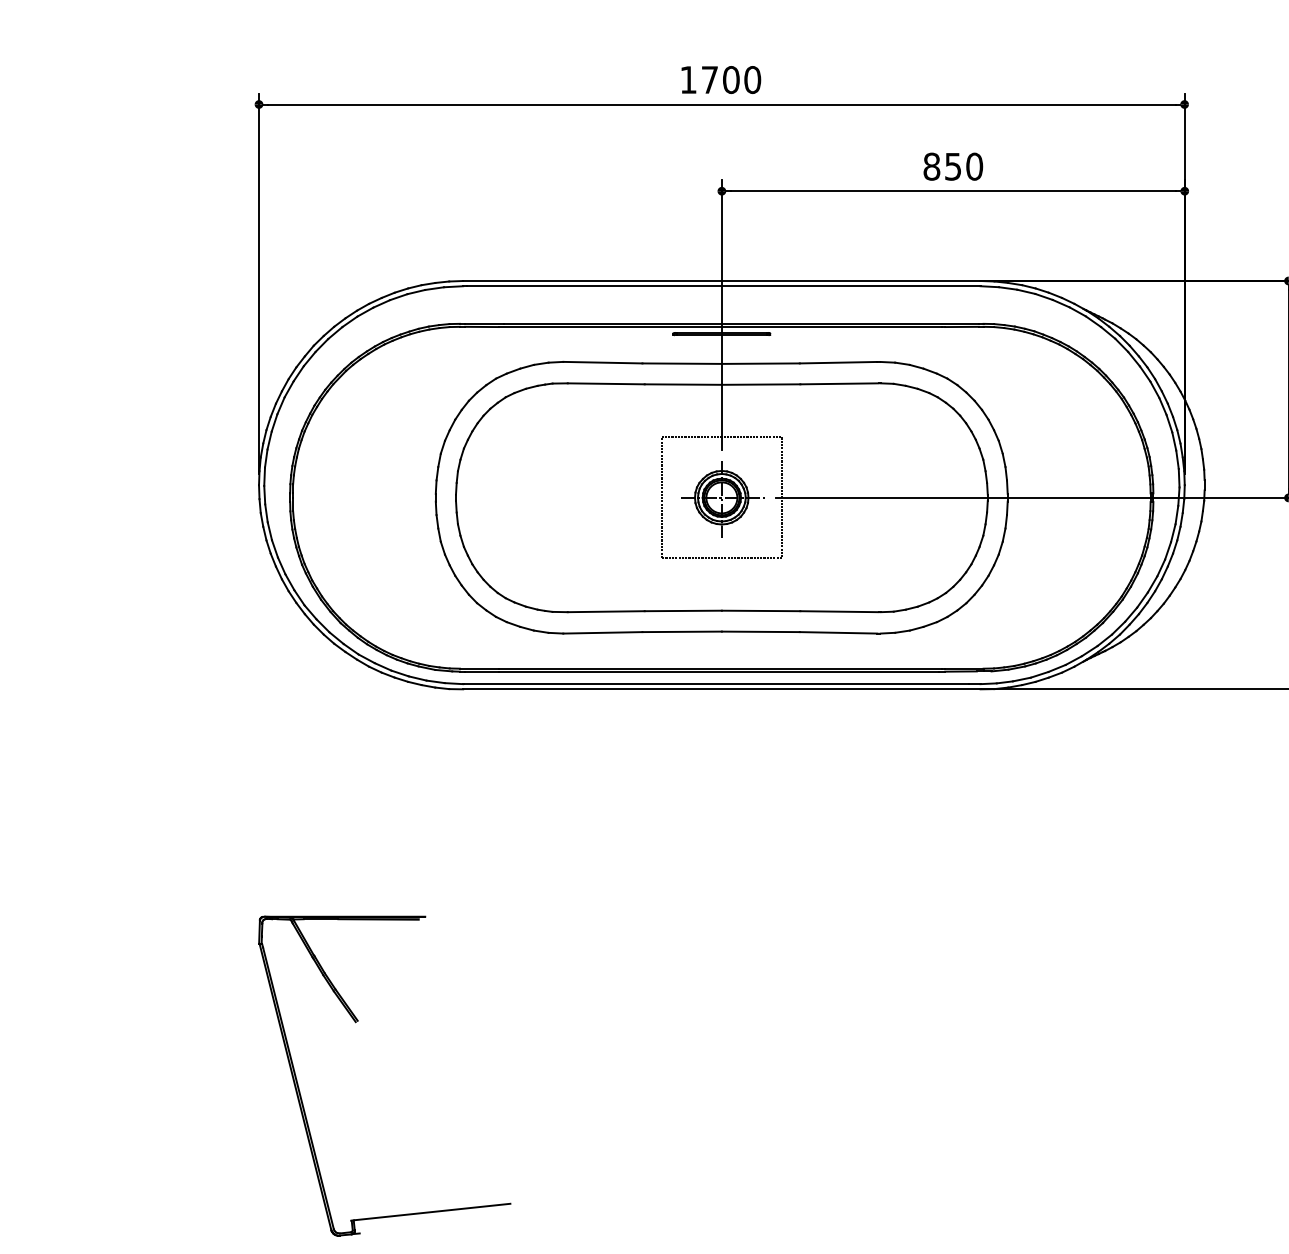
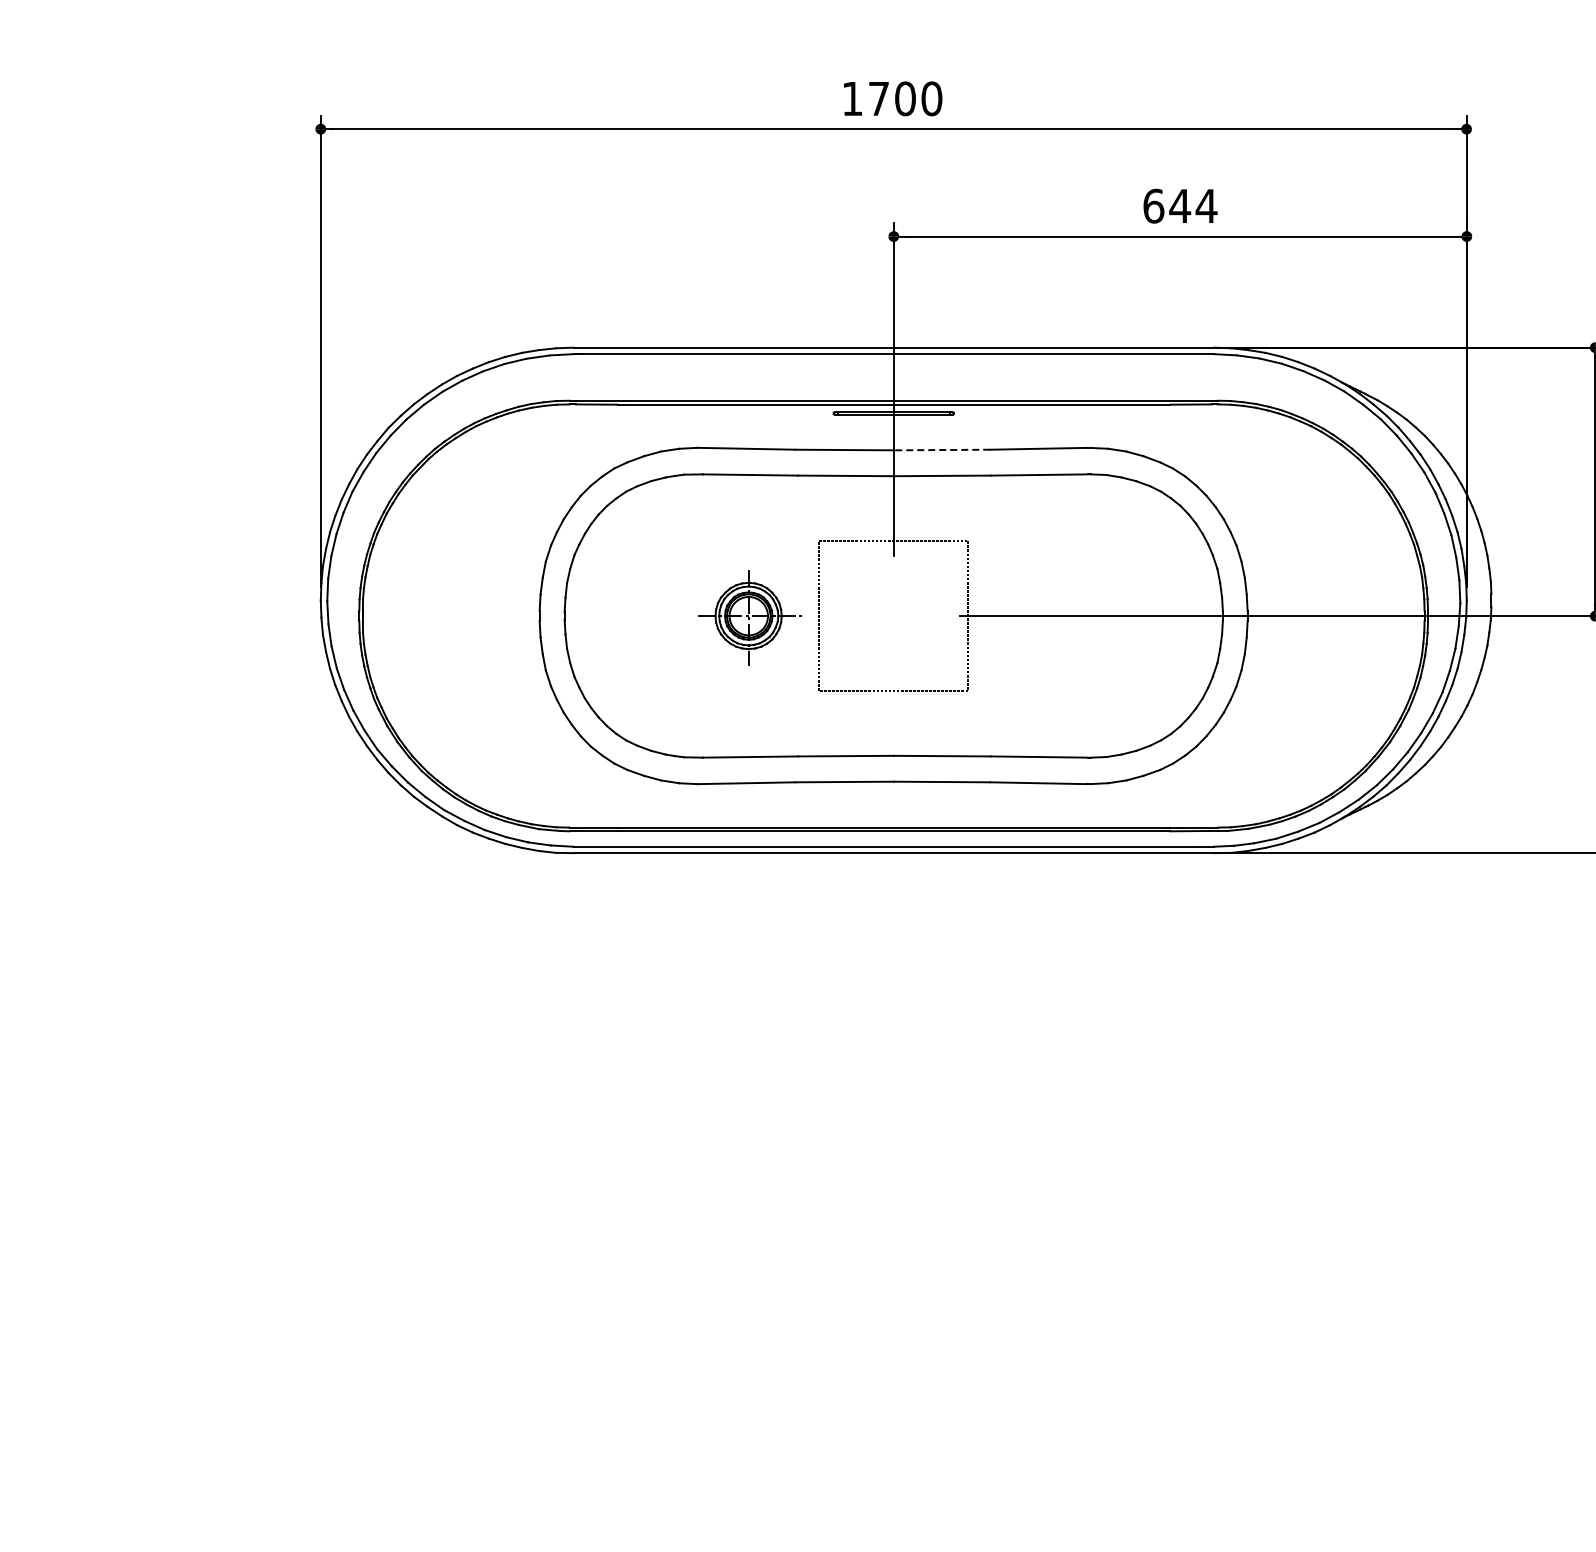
text: (953, 166) -> (1180, 205), 850 -> 644
line: (760, 364) -> (941, 450), solid -> dashed
part: (722, 498) -> (749, 617), moved
part: (355, 1023) -> (440, 1266), removed

